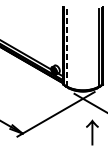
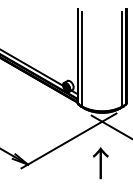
line: (67, 48) -> (82, 59), dashed -> solid
text: (92, 132) -> (100, 163), moved

